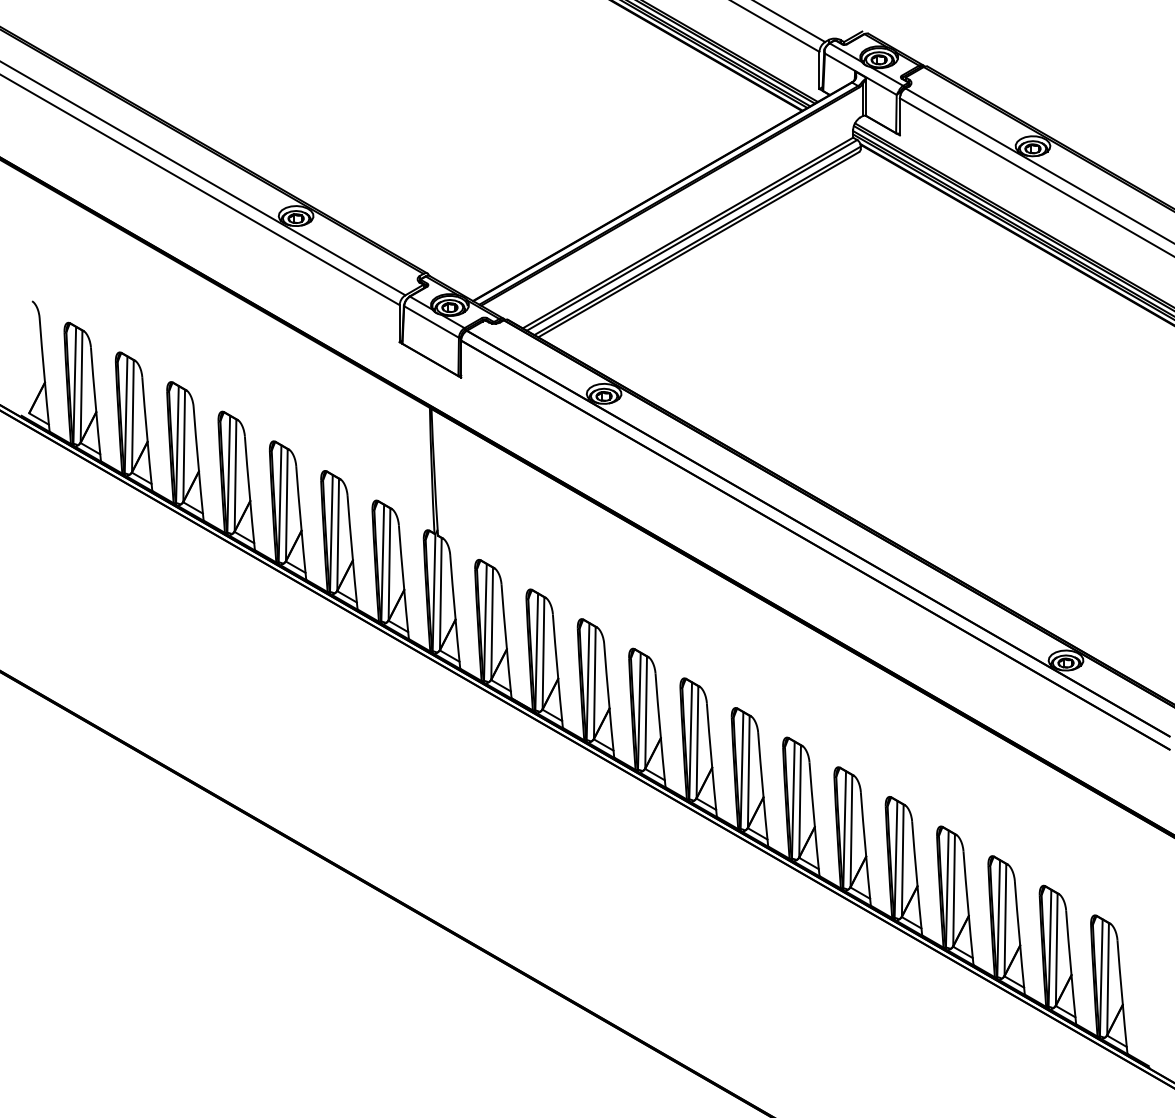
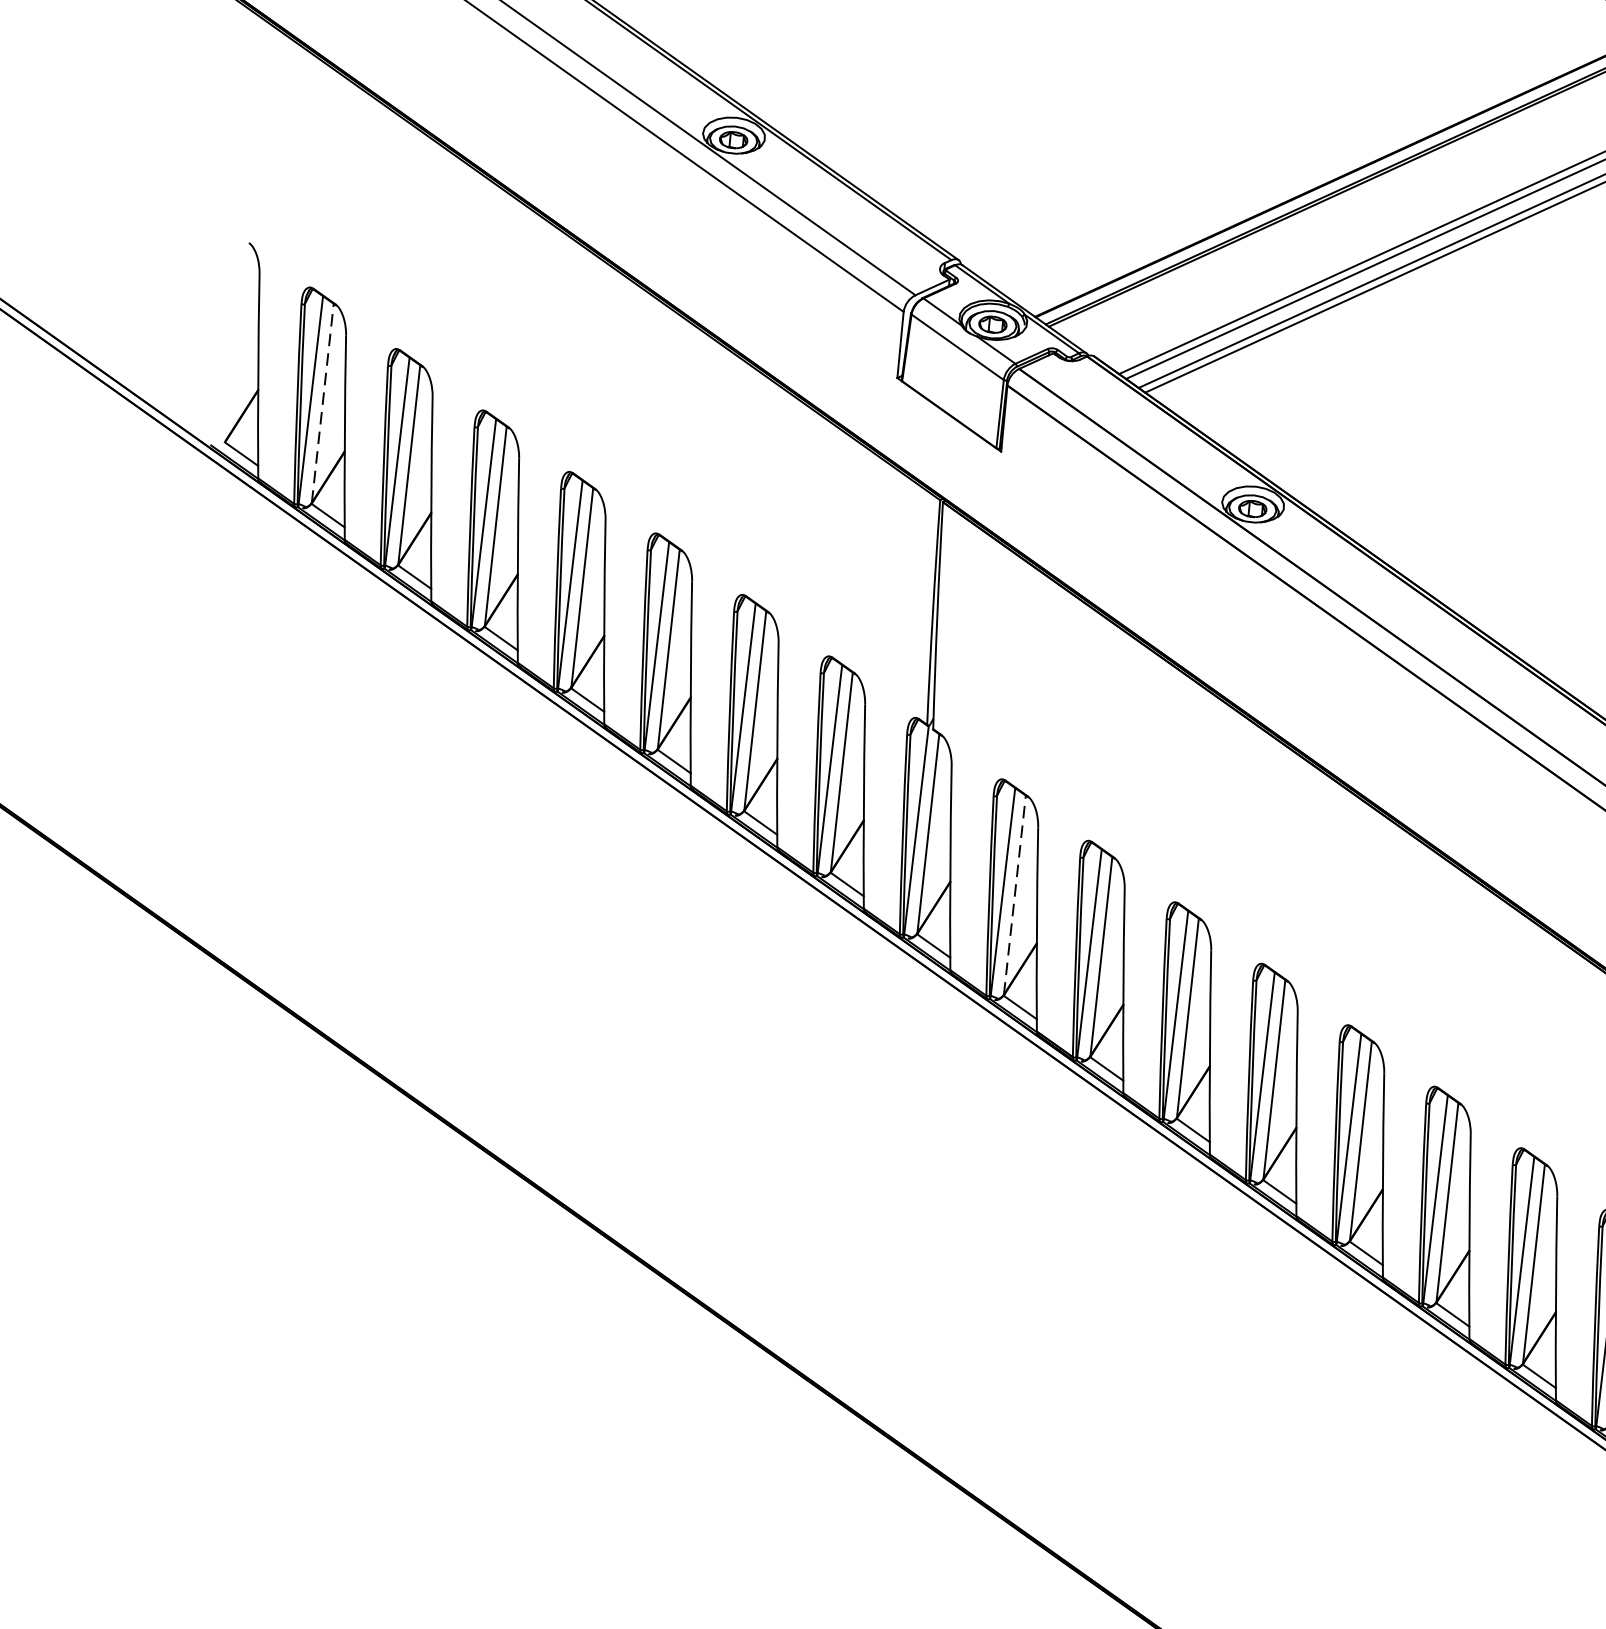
line: (81, 386) -> (322, 403), solid -> dashed
line: (492, 623) -> (1015, 895), solid -> dashed

